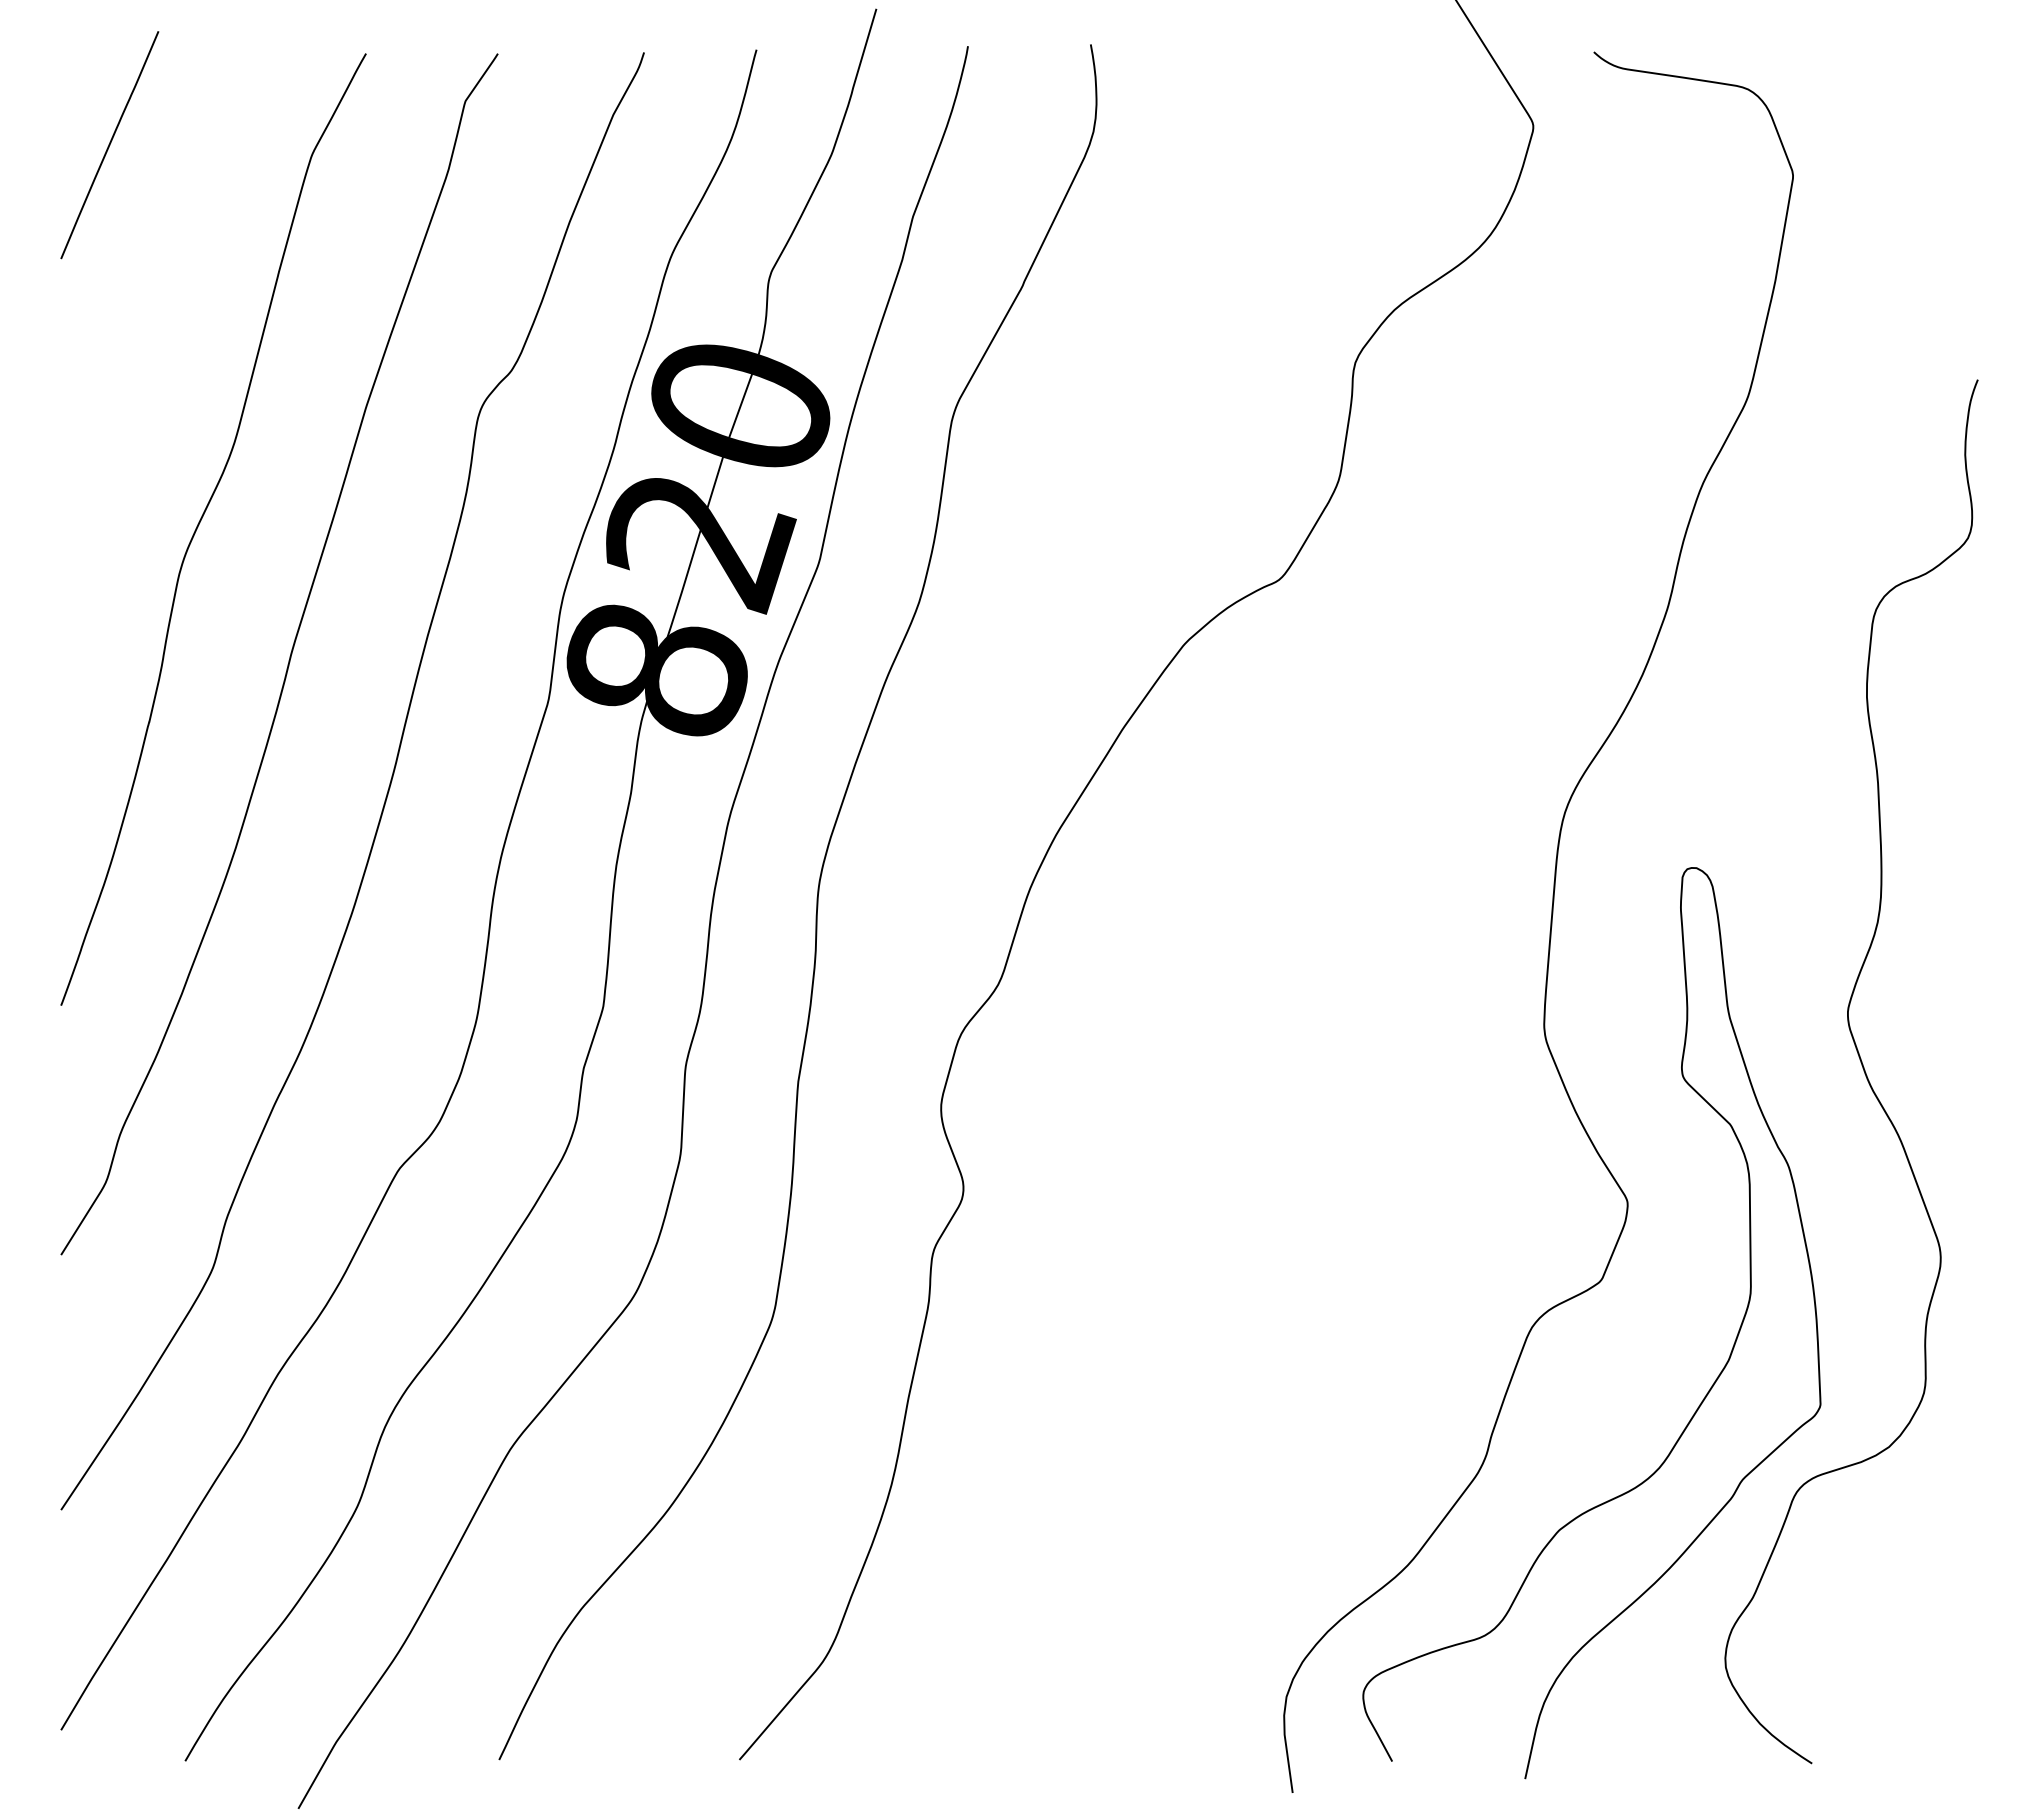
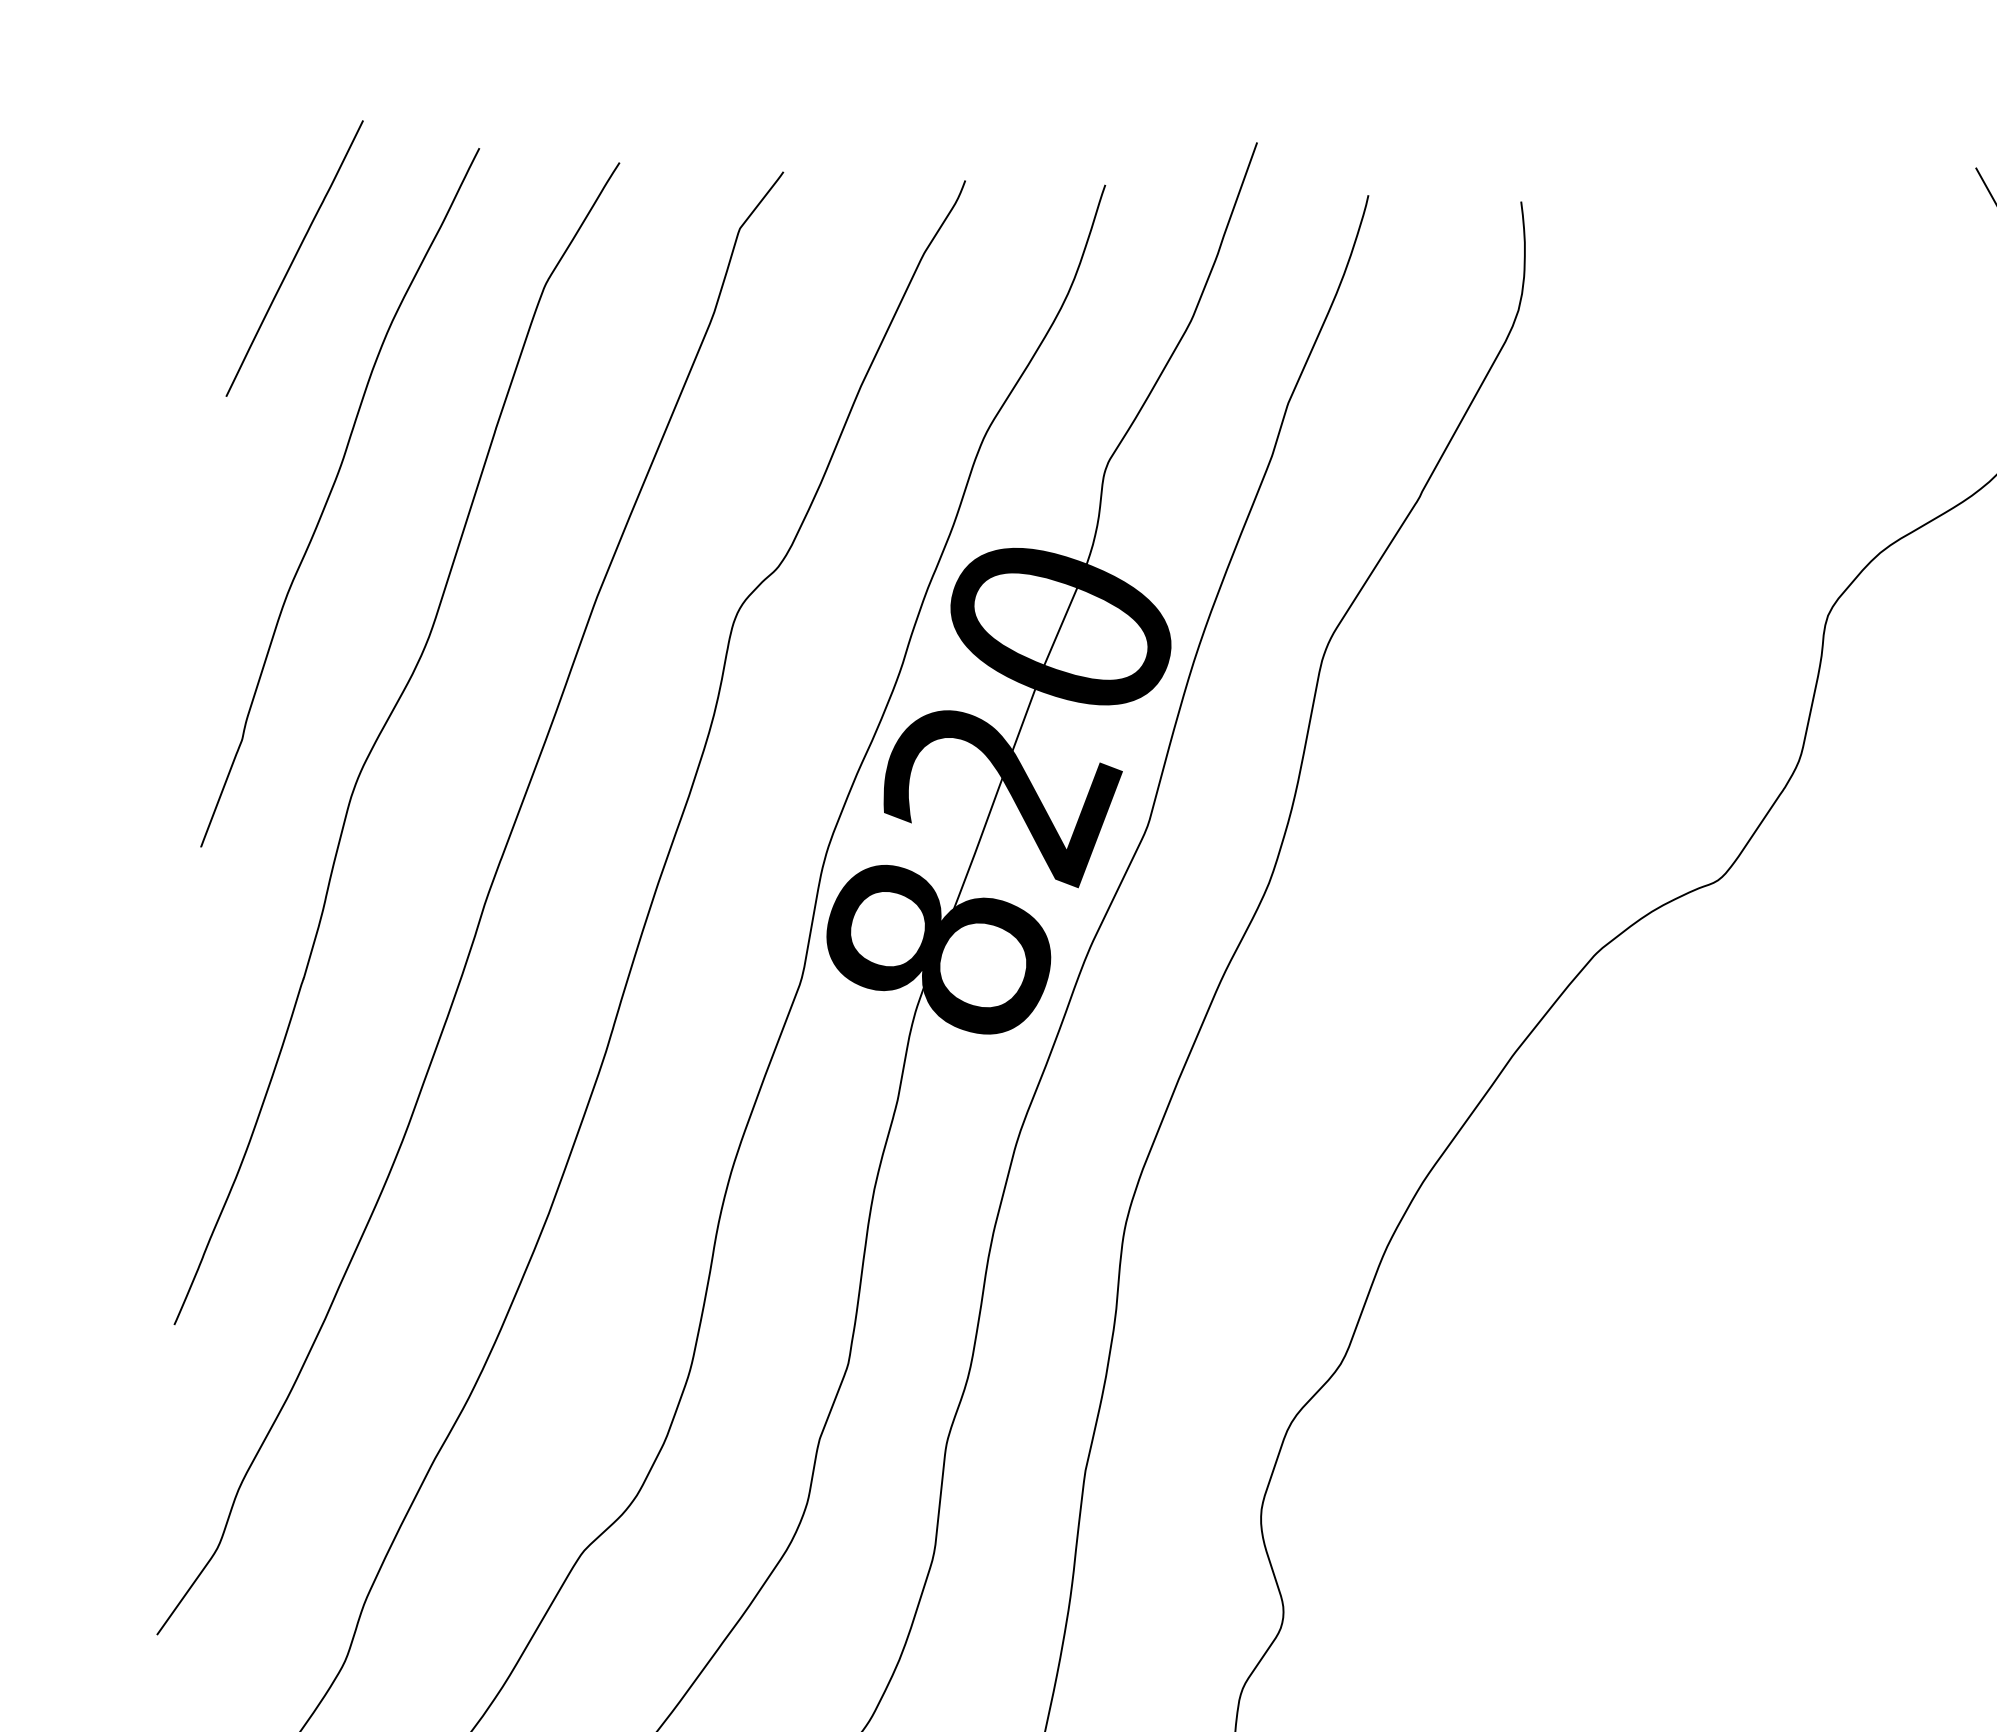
curve: (149, 333) -> (330, 495), added

